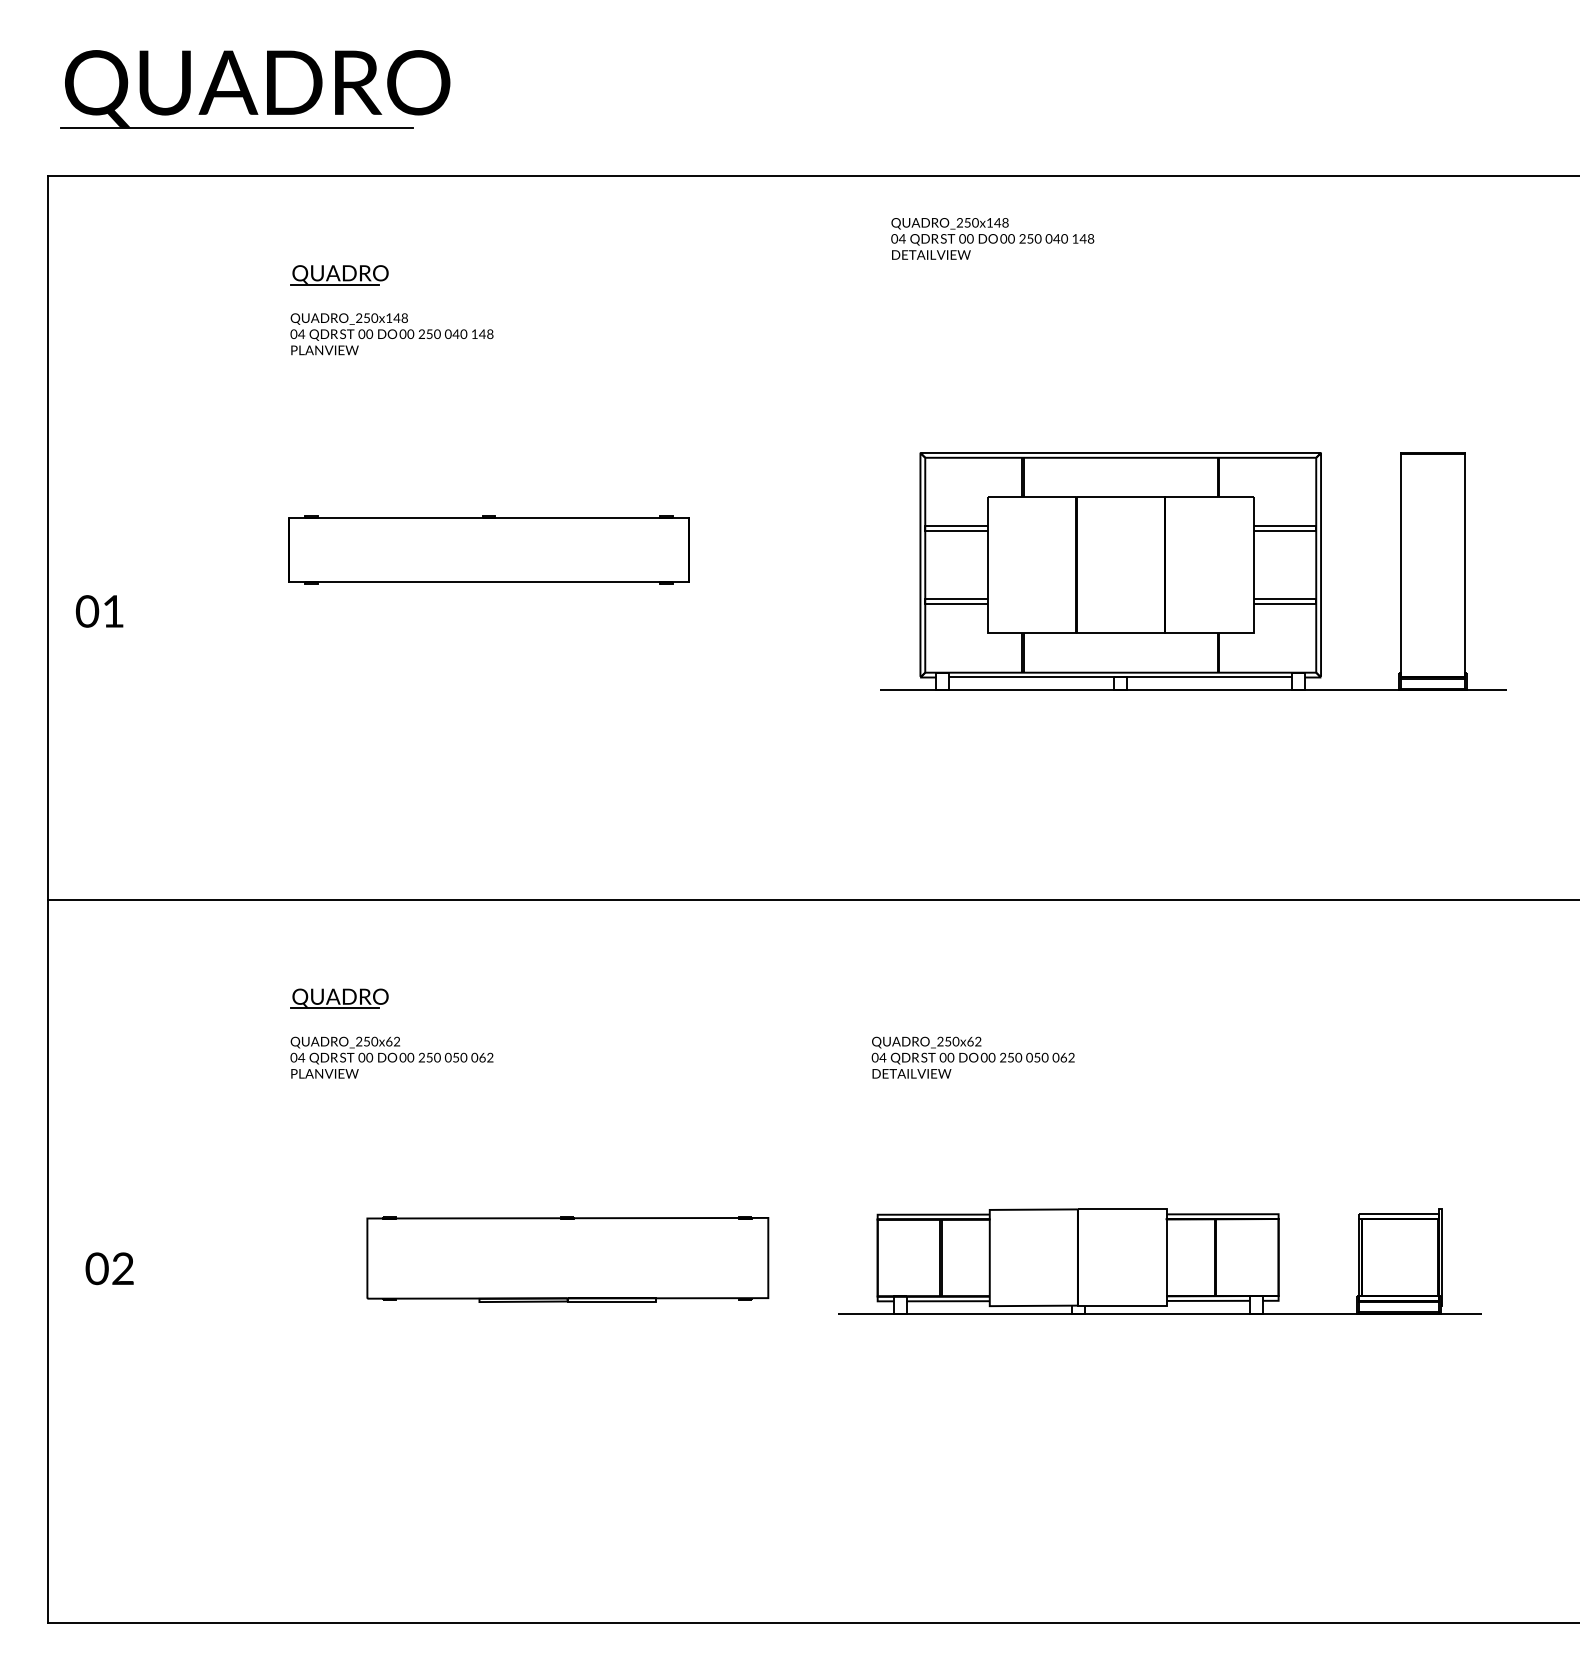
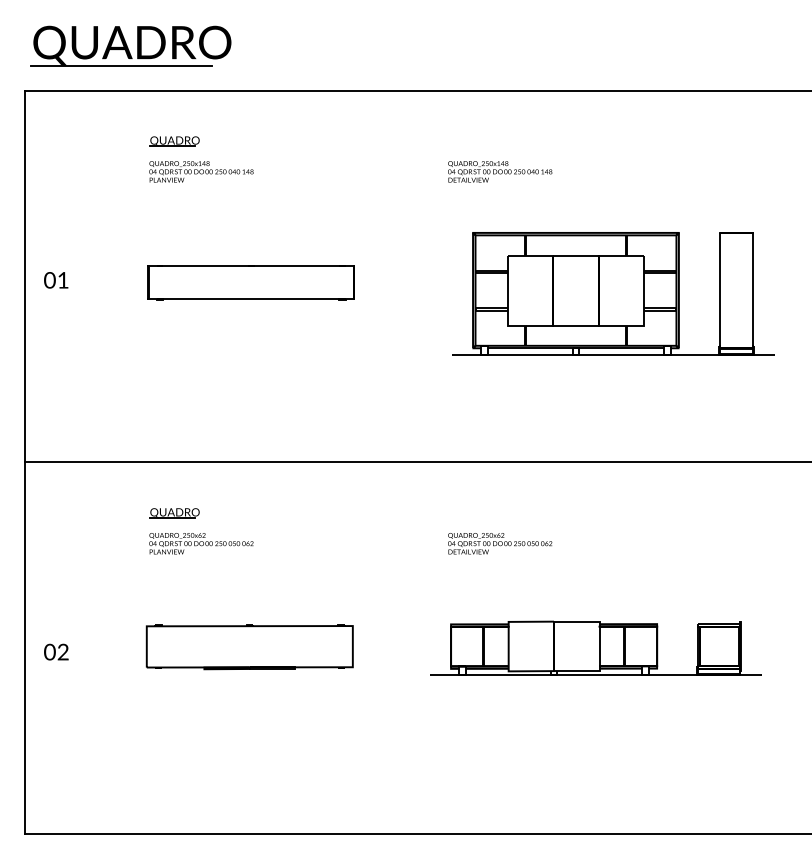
text: (993, 238) -> (500, 171), moved
text: (100, 611) -> (56, 280), moved
part: (567, 1259) -> (249, 647), moved

